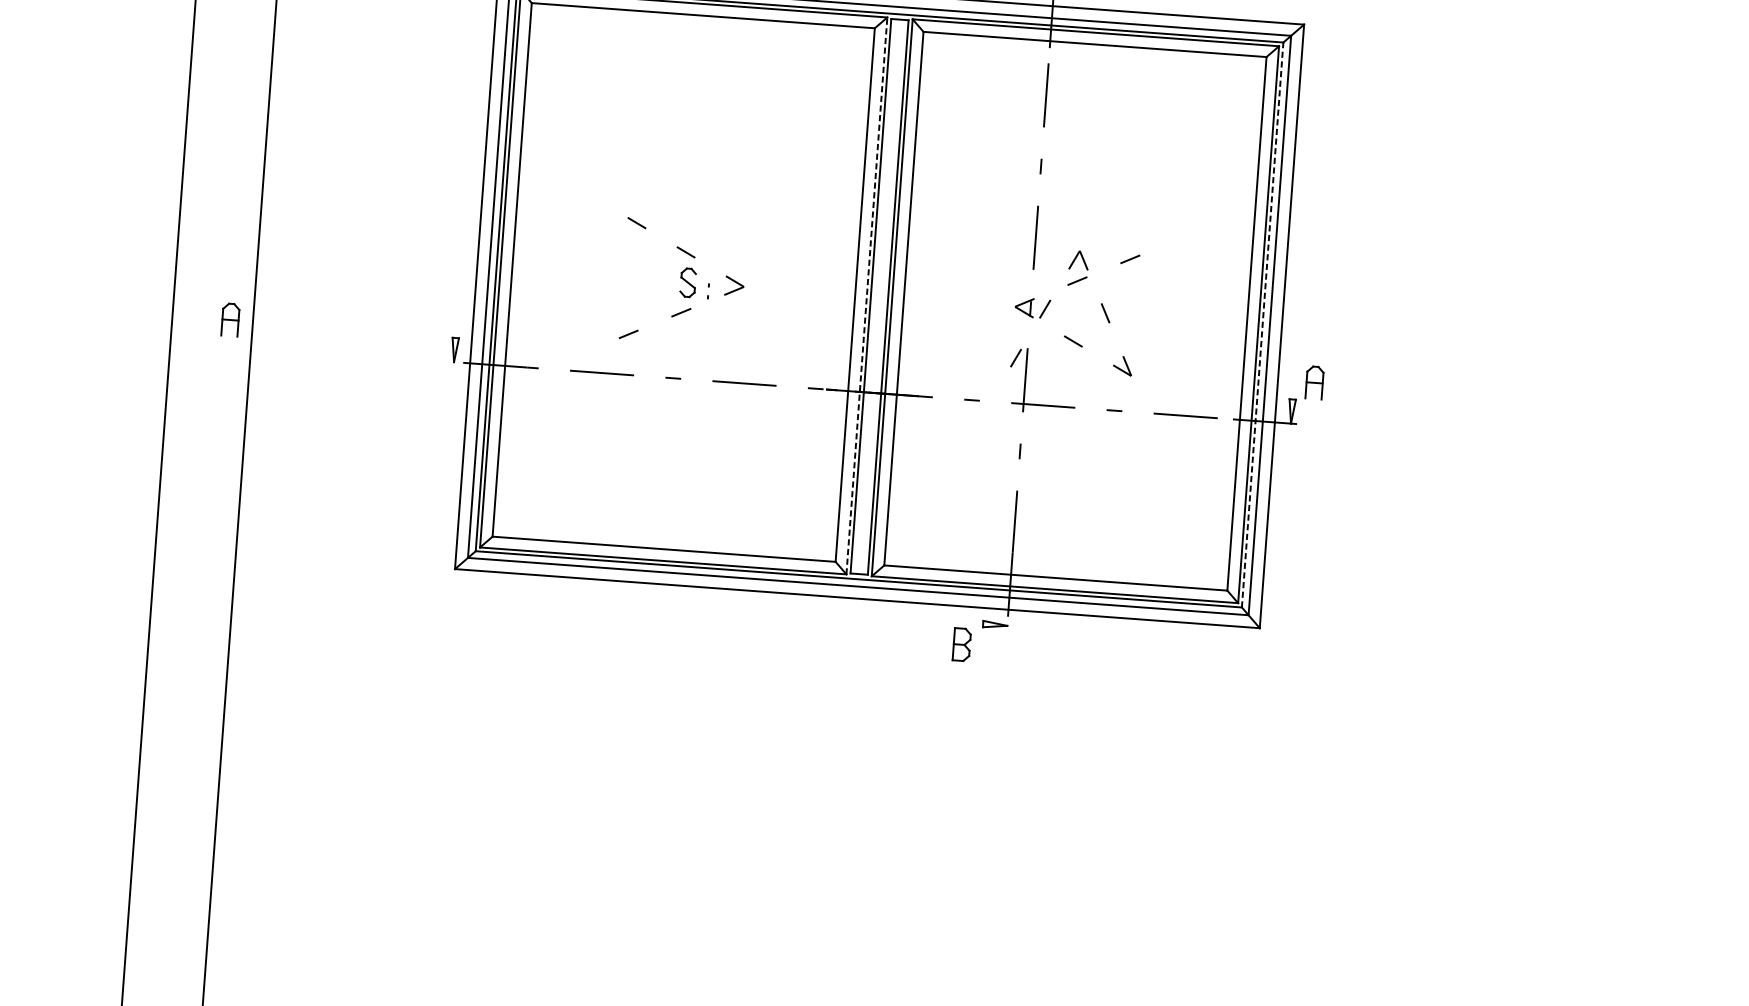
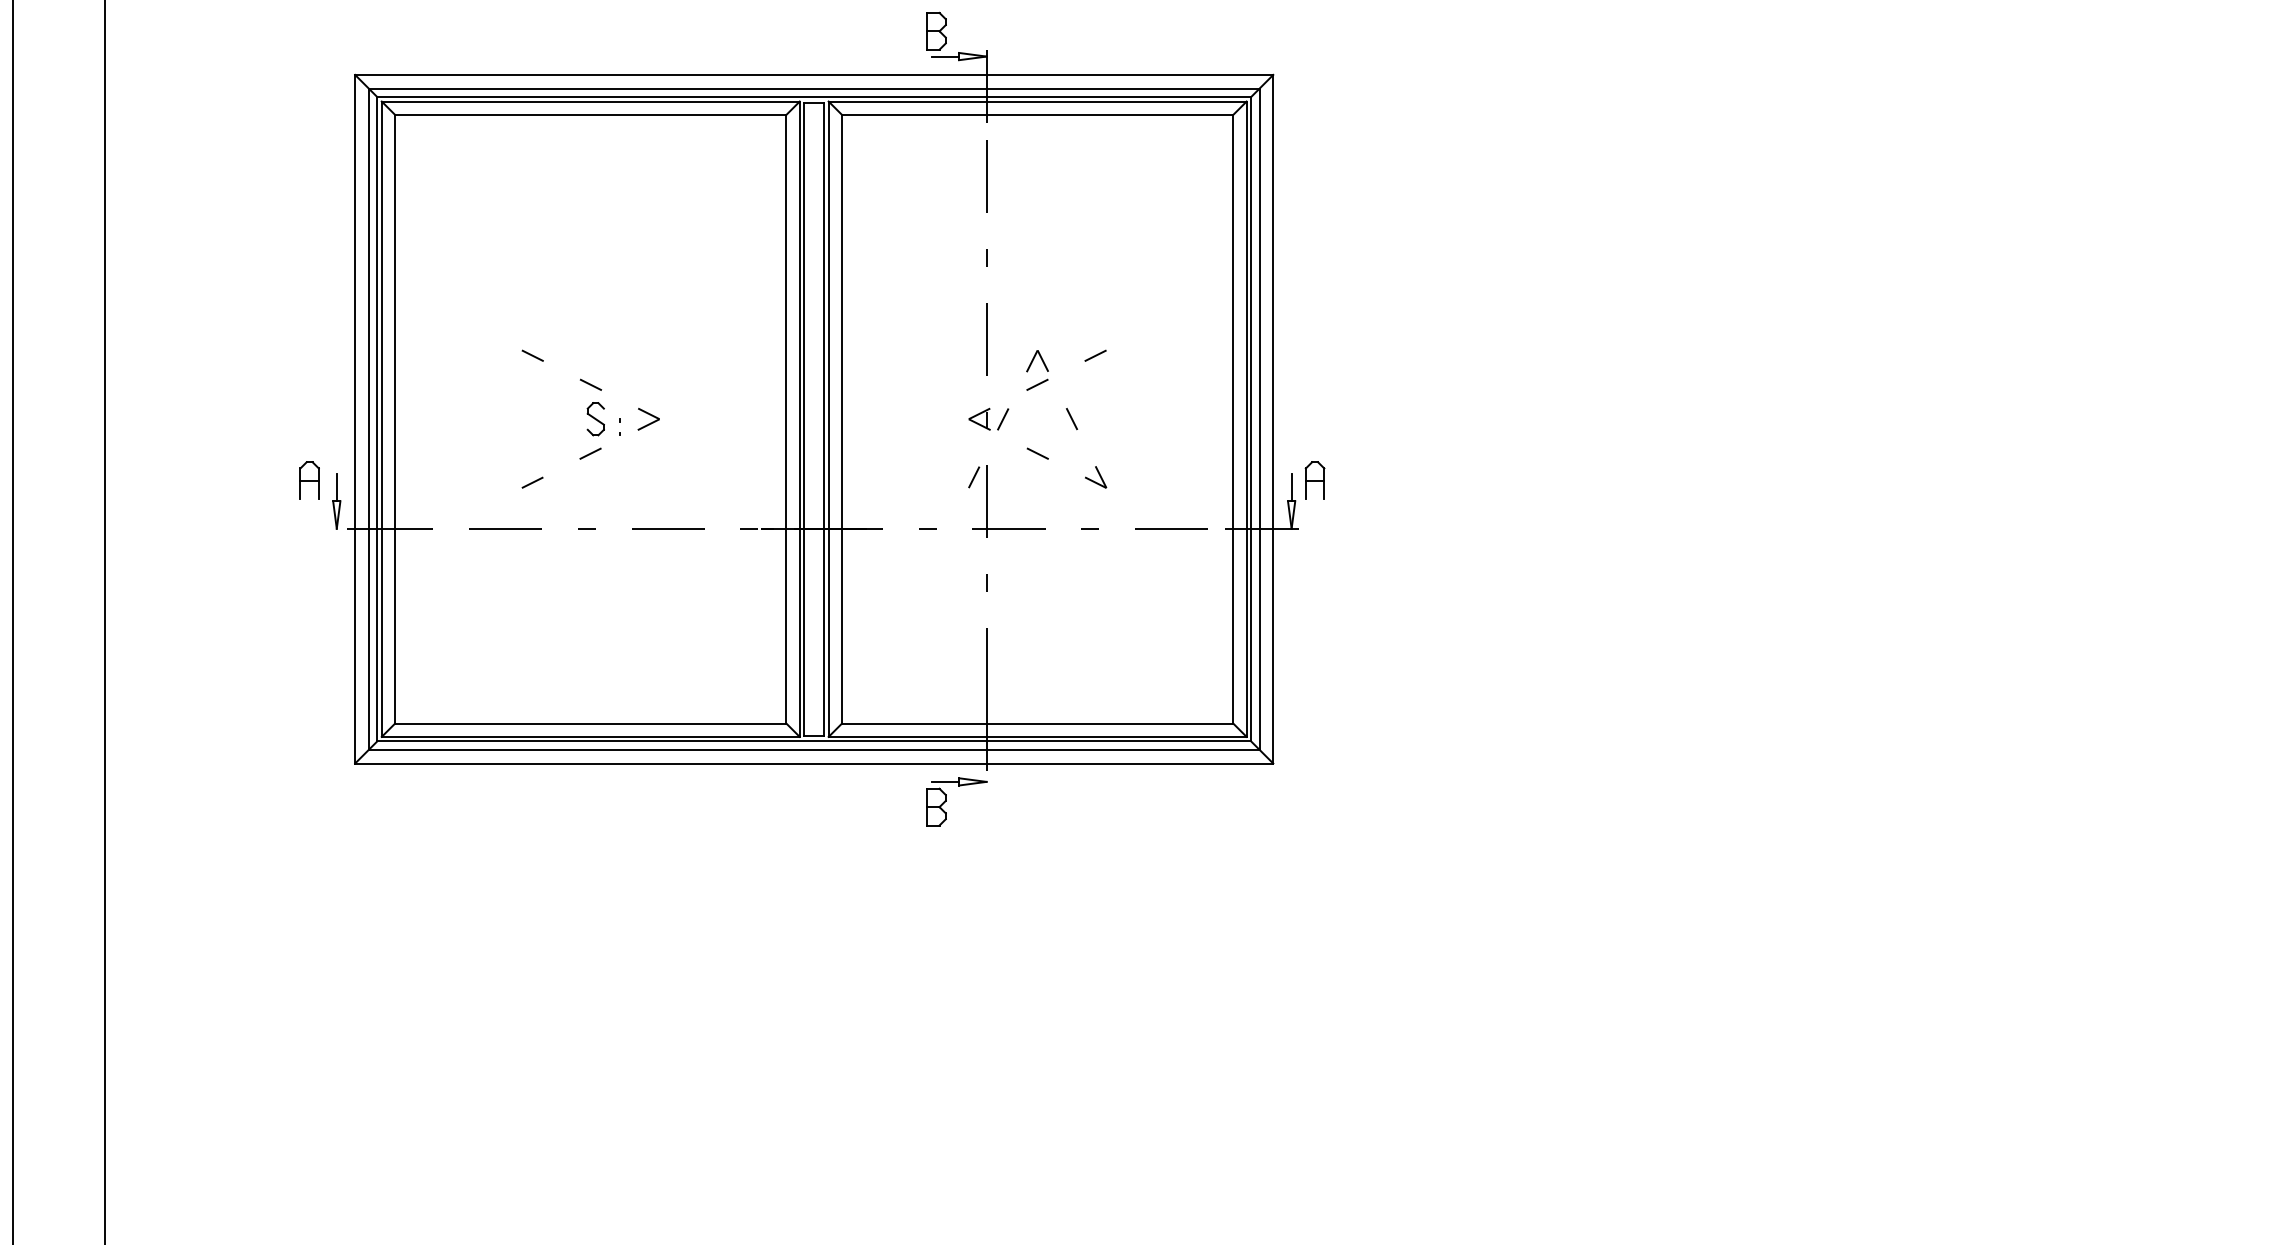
line: (866, 296) -> (799, 419), dashed -> solid
part: (230, 319) -> (309, 480), moved
line: (1262, 324) -> (1251, 418), dashed -> solid
line: (456, 325) -> (336, 487), added
line: (1293, 387) -> (1291, 487), added
line: (971, 622) -> (945, 781), added

